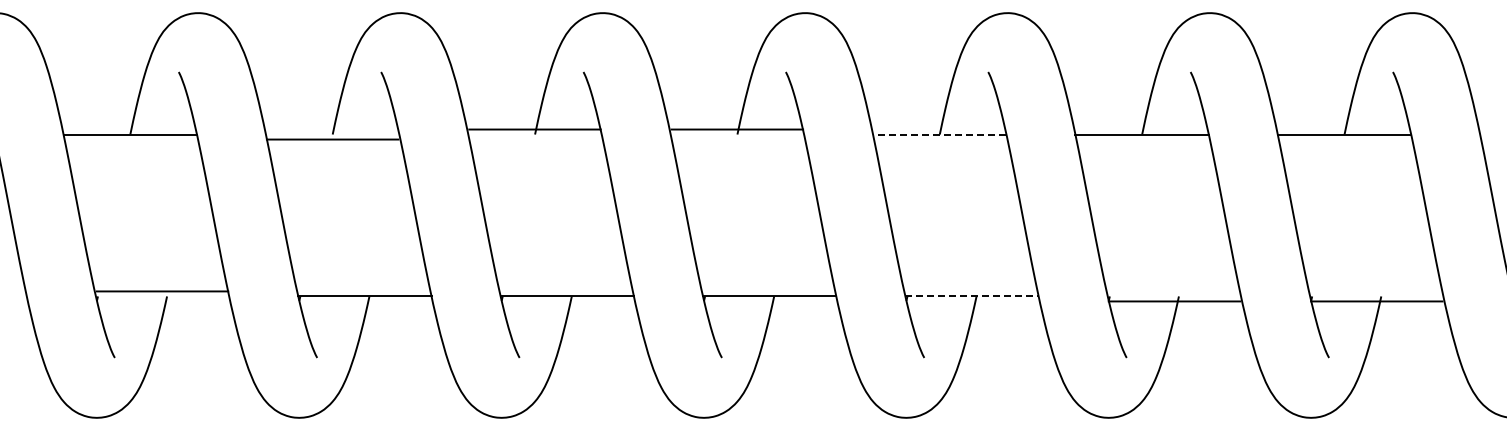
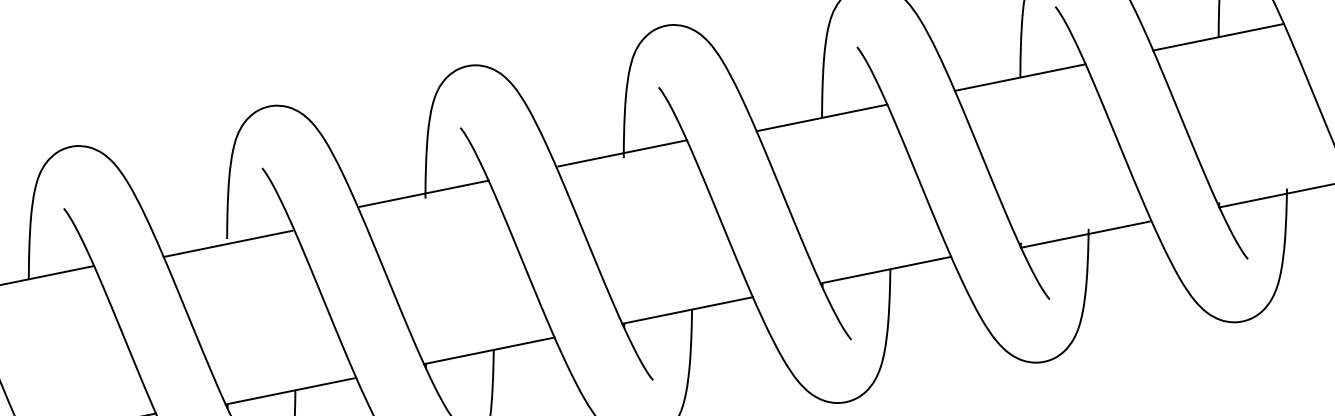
line: (939, 134) -> (821, 117), dashed -> solid
line: (972, 296) -> (886, 270), dashed -> solid

